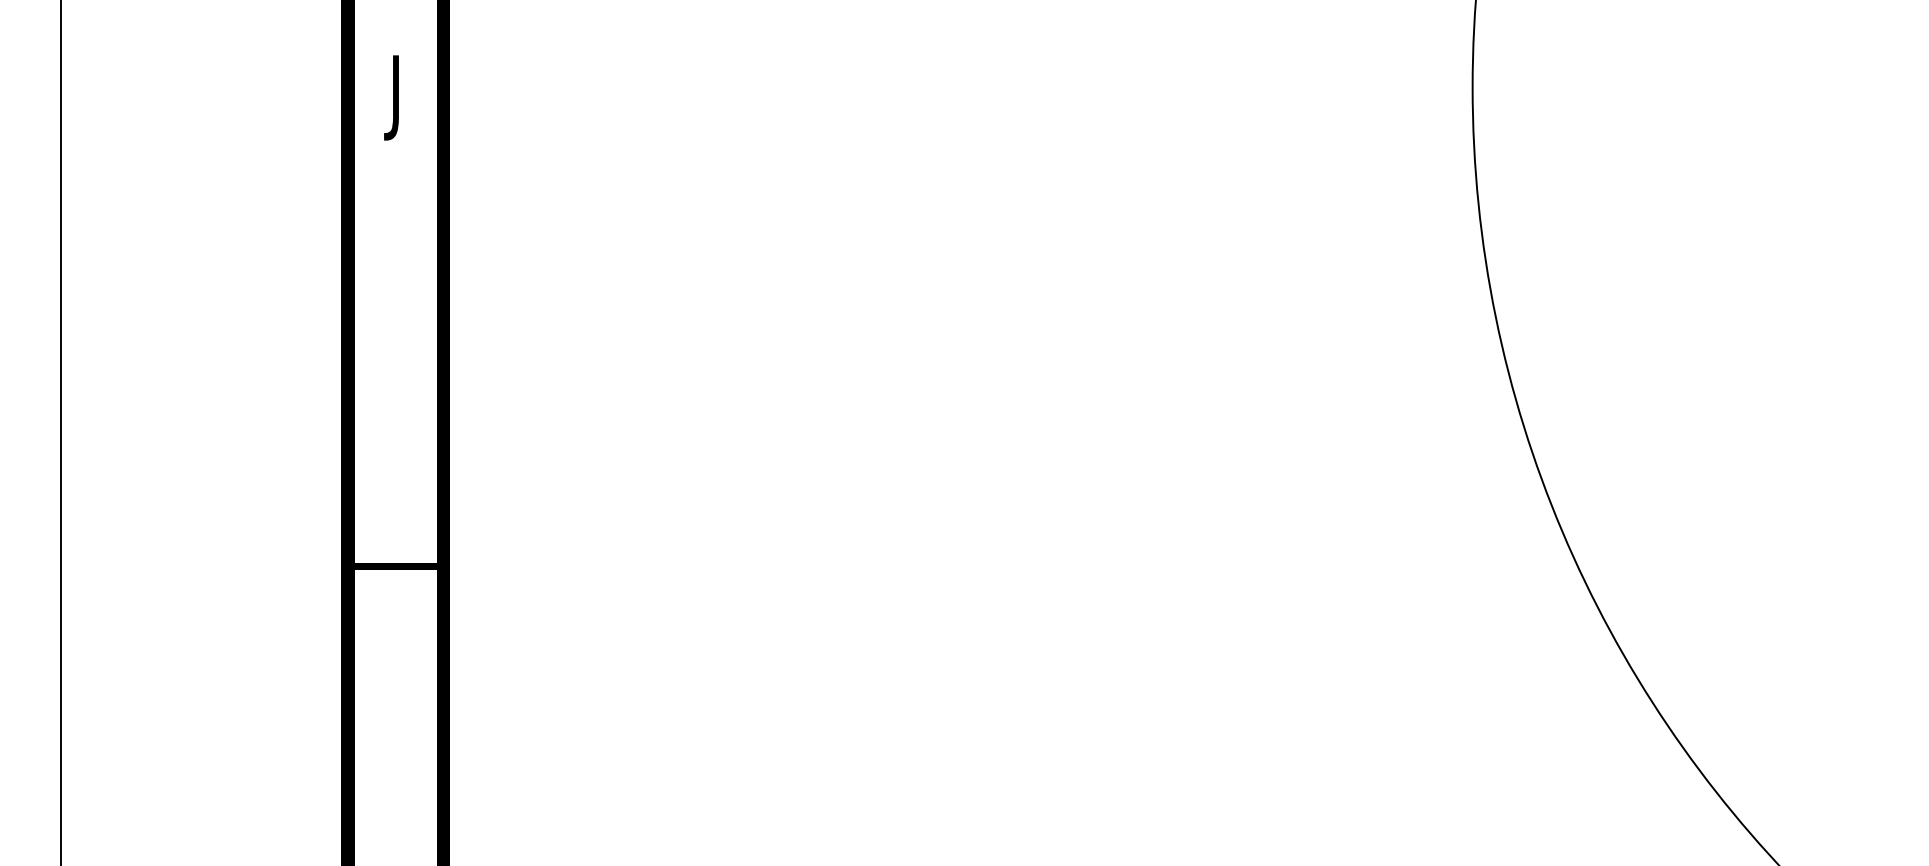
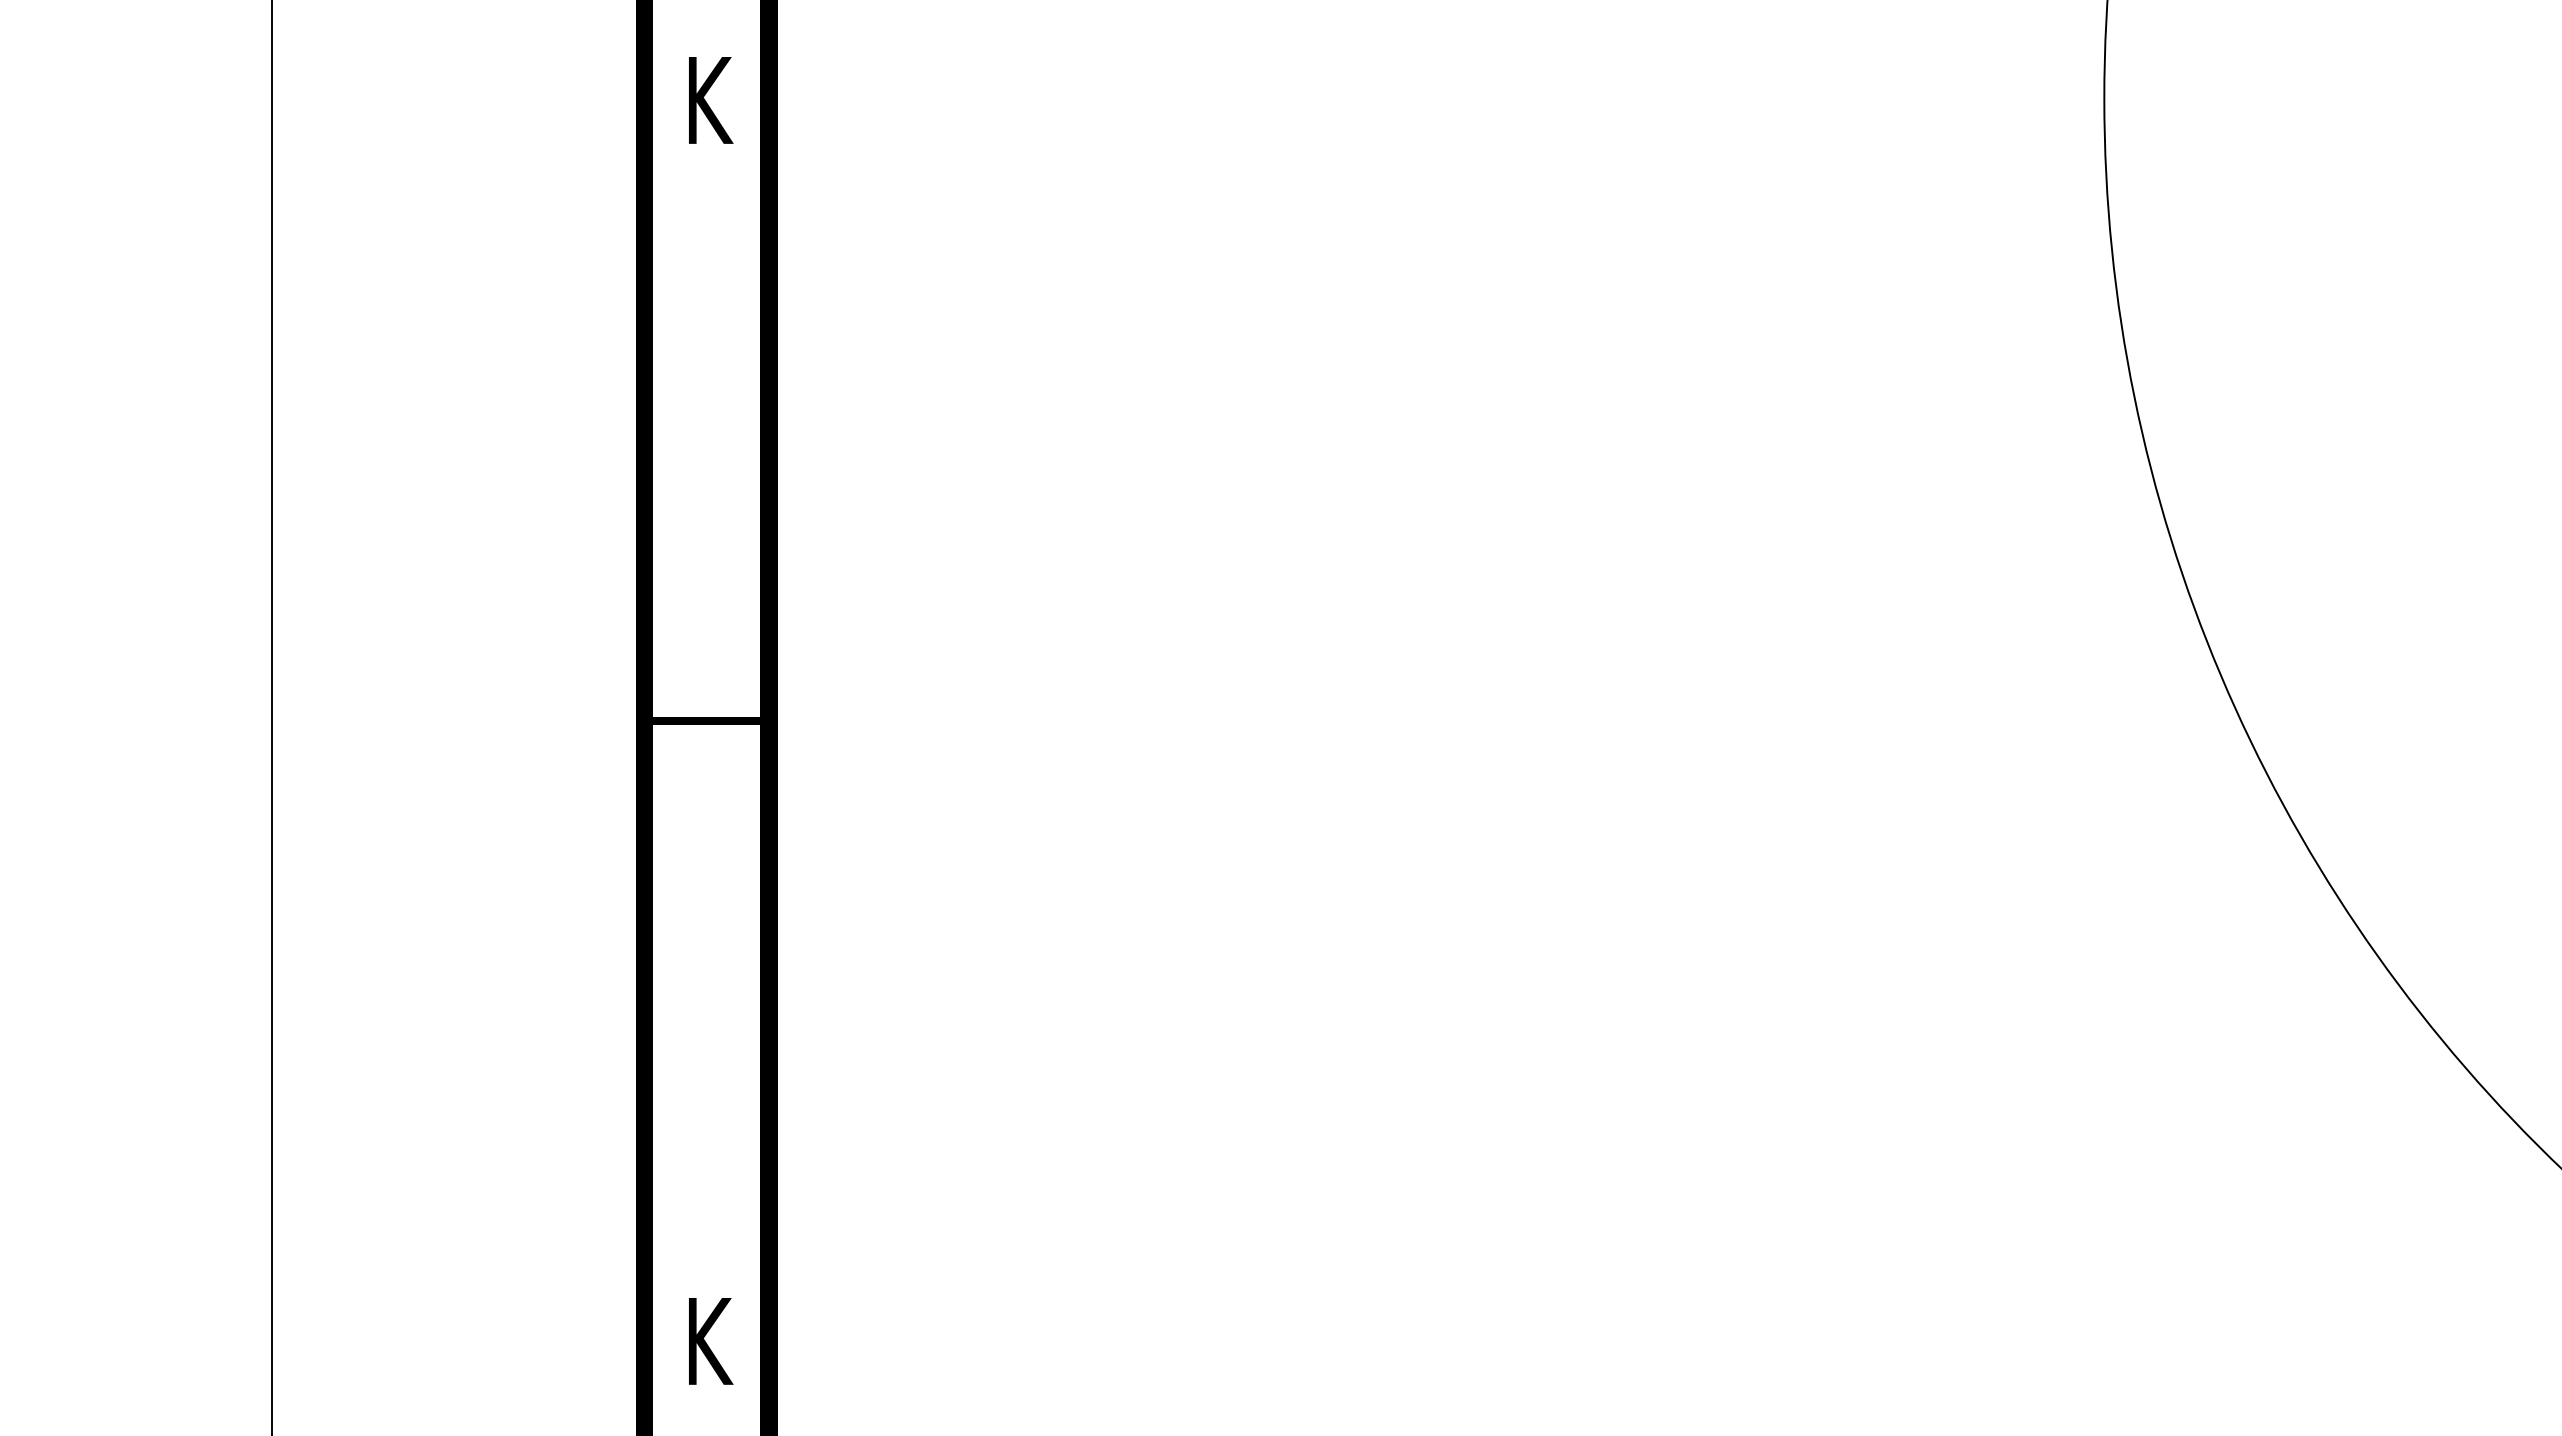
text: (399, 98) -> (711, 112), J -> K

